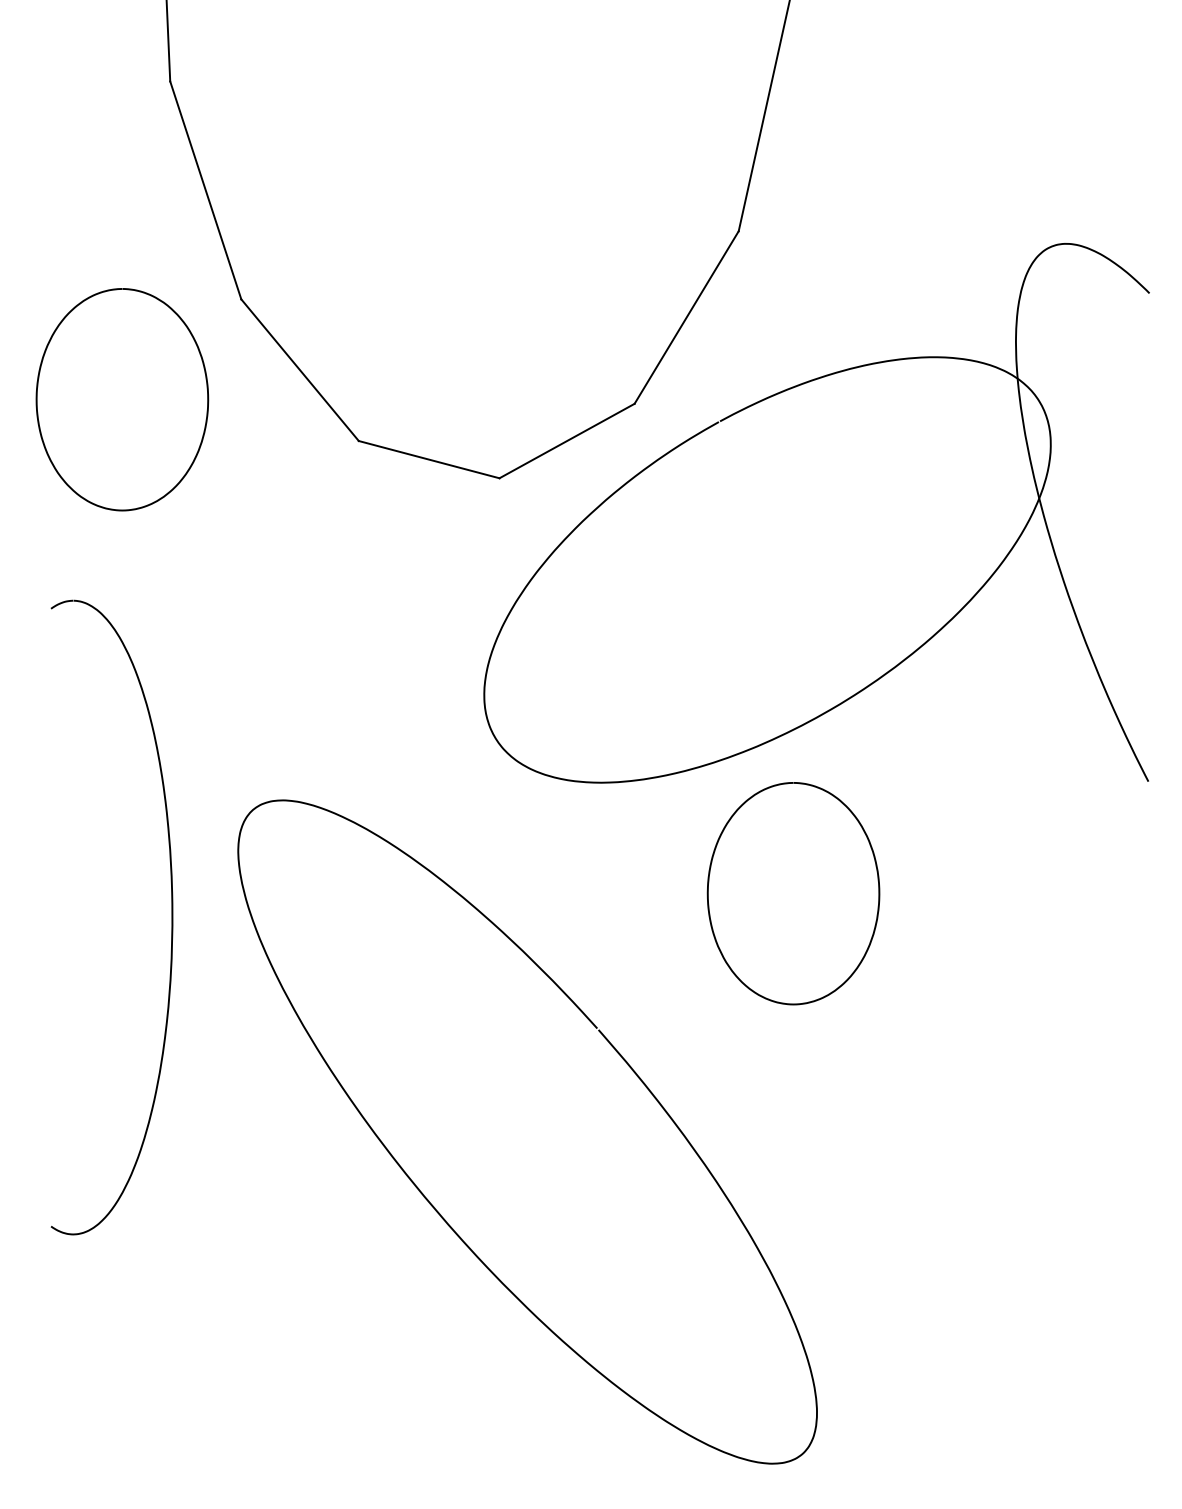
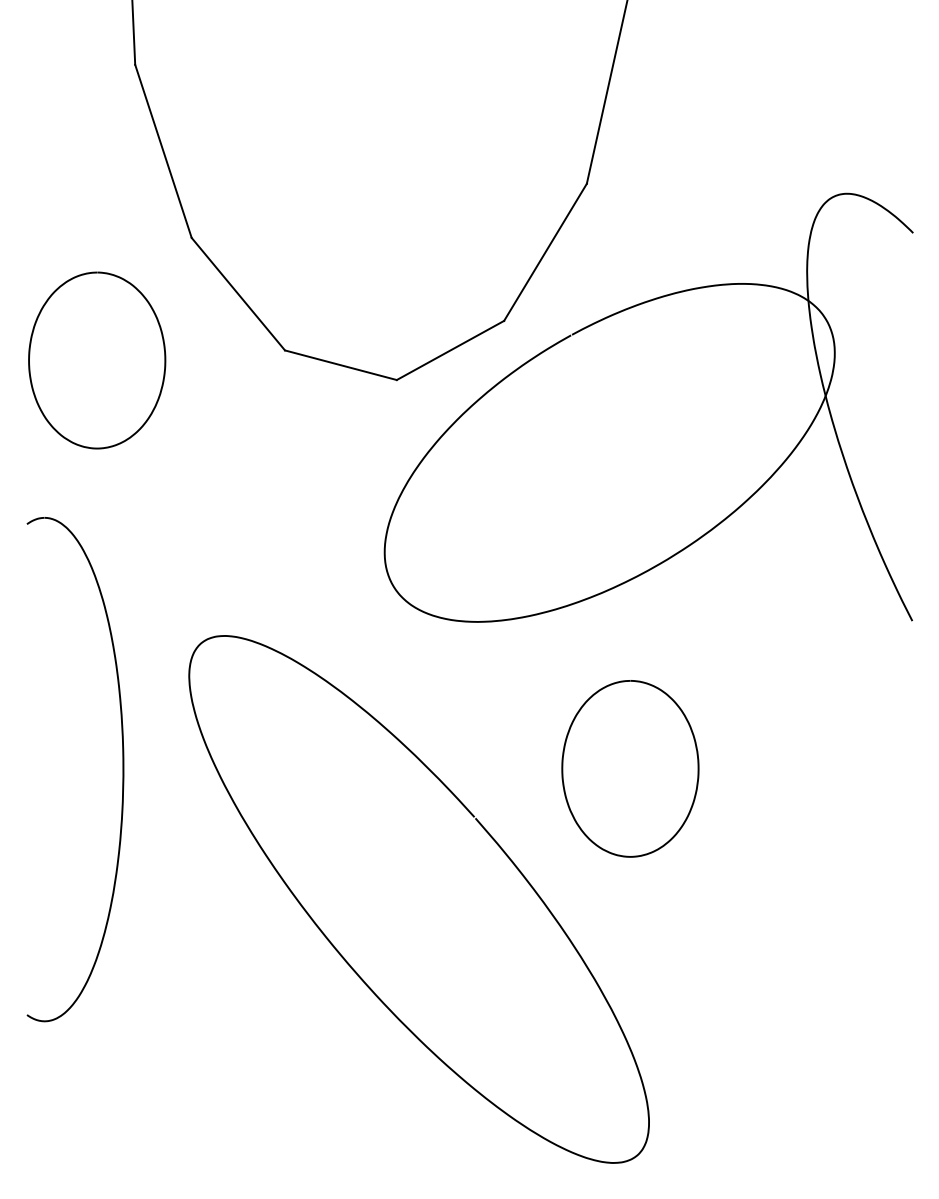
curve: (206, 388) -> (164, 351), moved
curve: (709, 882) -> (563, 759), moved
part: (171, 917) -> (122, 769), moved

